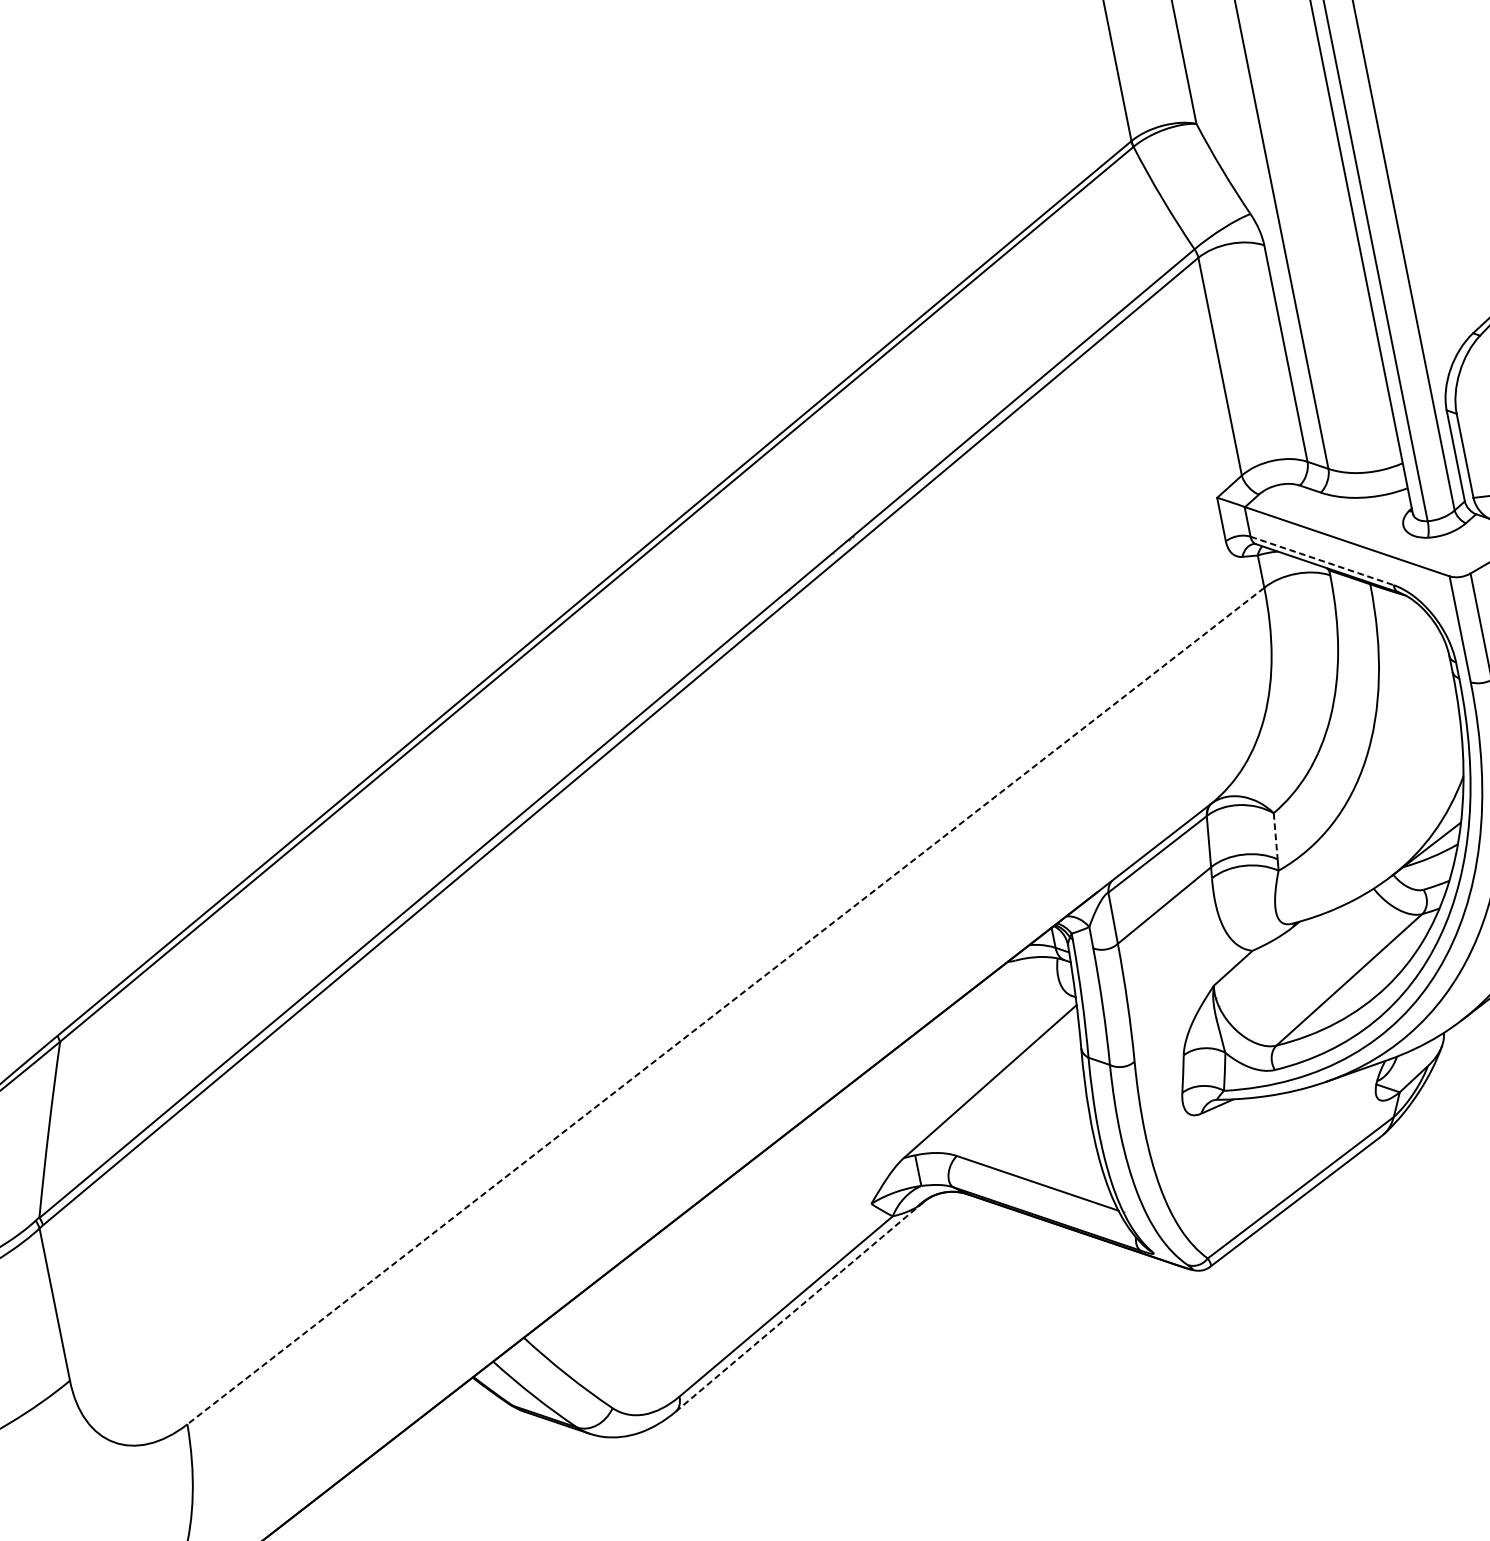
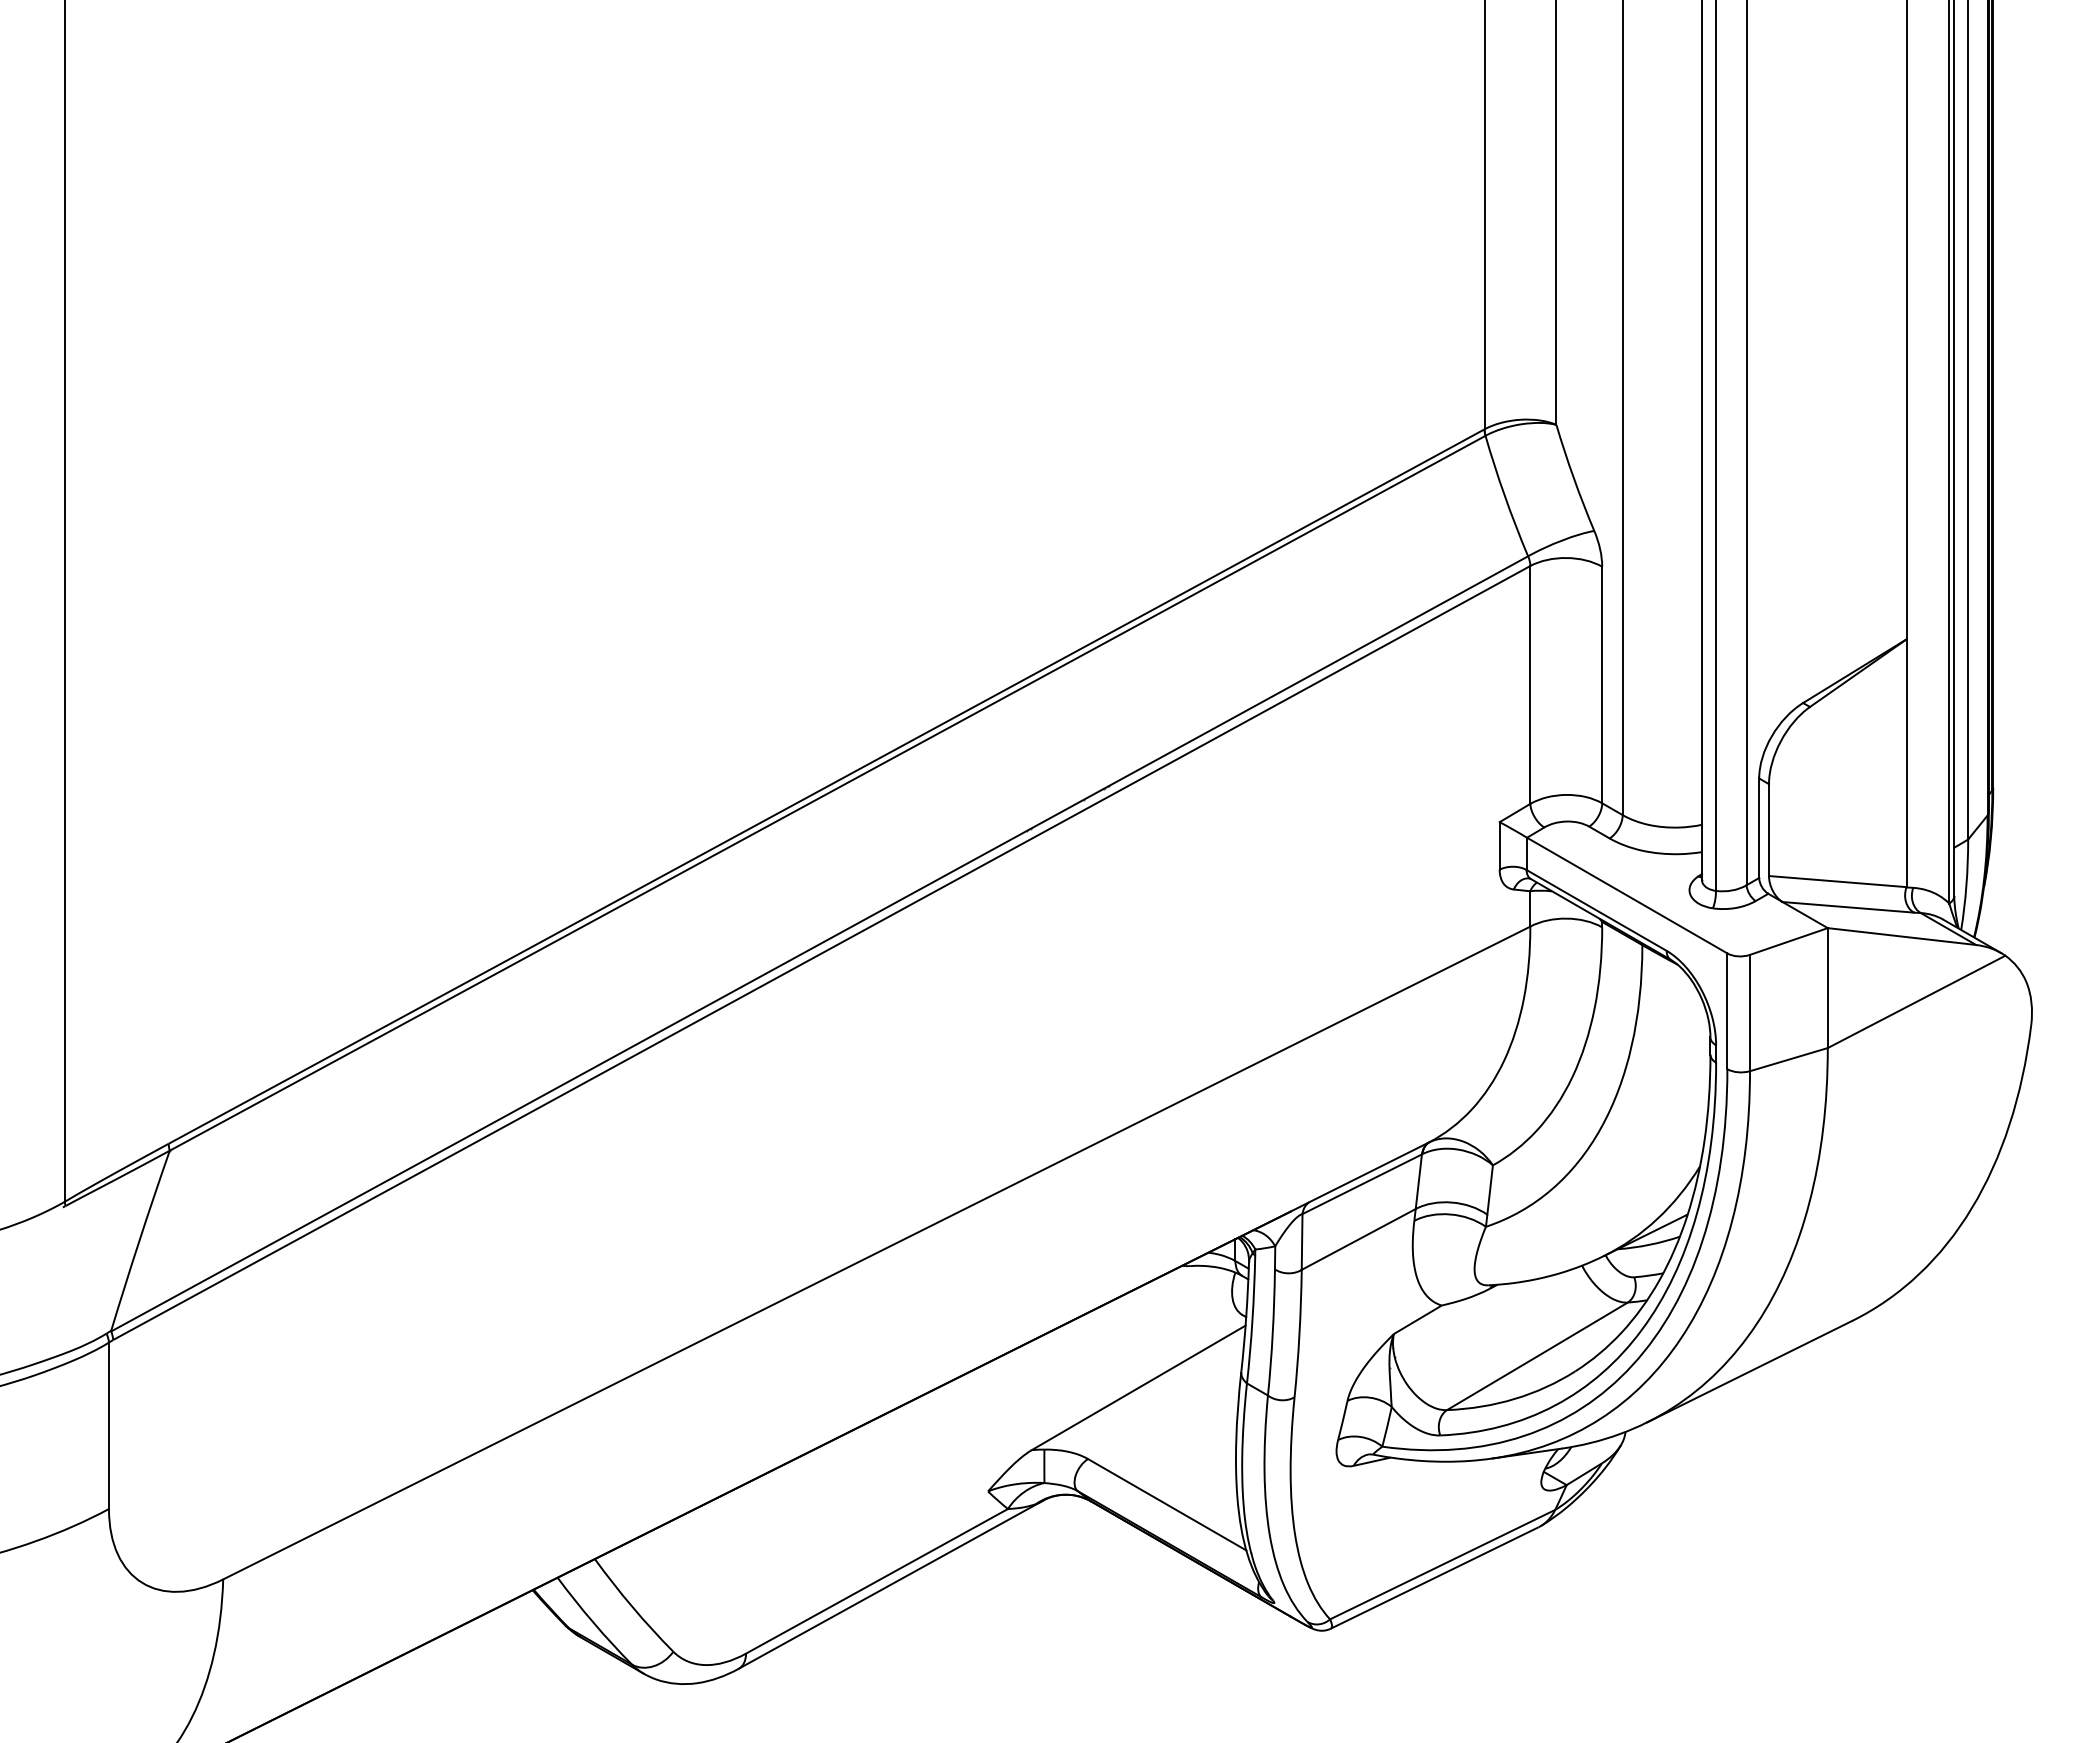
line: (1321, 560) -> (1596, 910), dashed -> solid
line: (1276, 836) -> (1490, 1190), dashed -> solid
line: (725, 1006) -> (876, 1253), dashed -> solid
line: (799, 1306) -> (891, 1584), dashed -> solid

